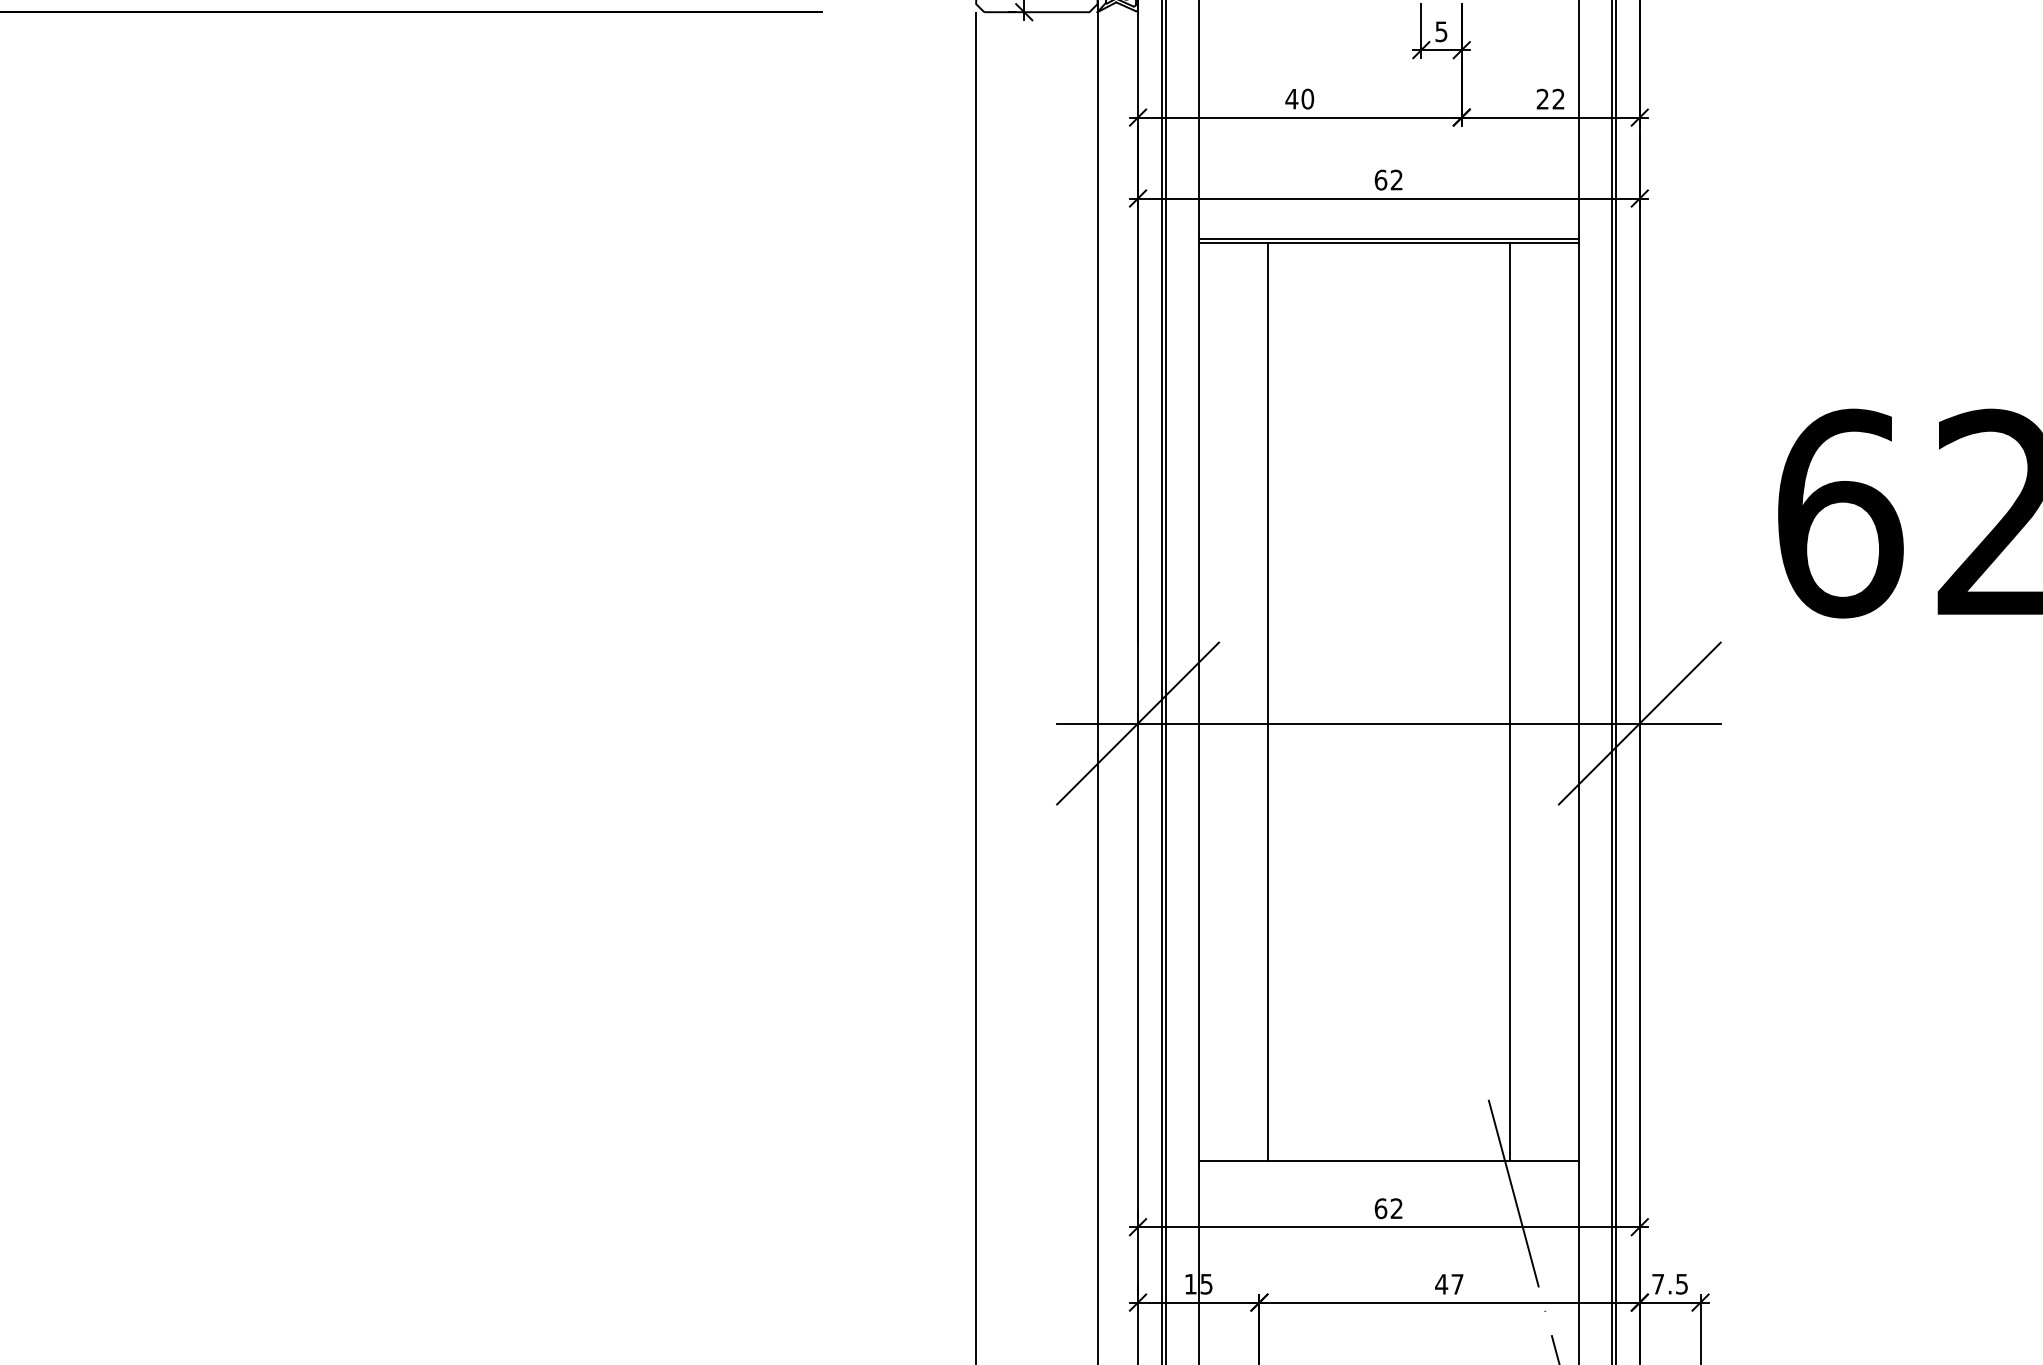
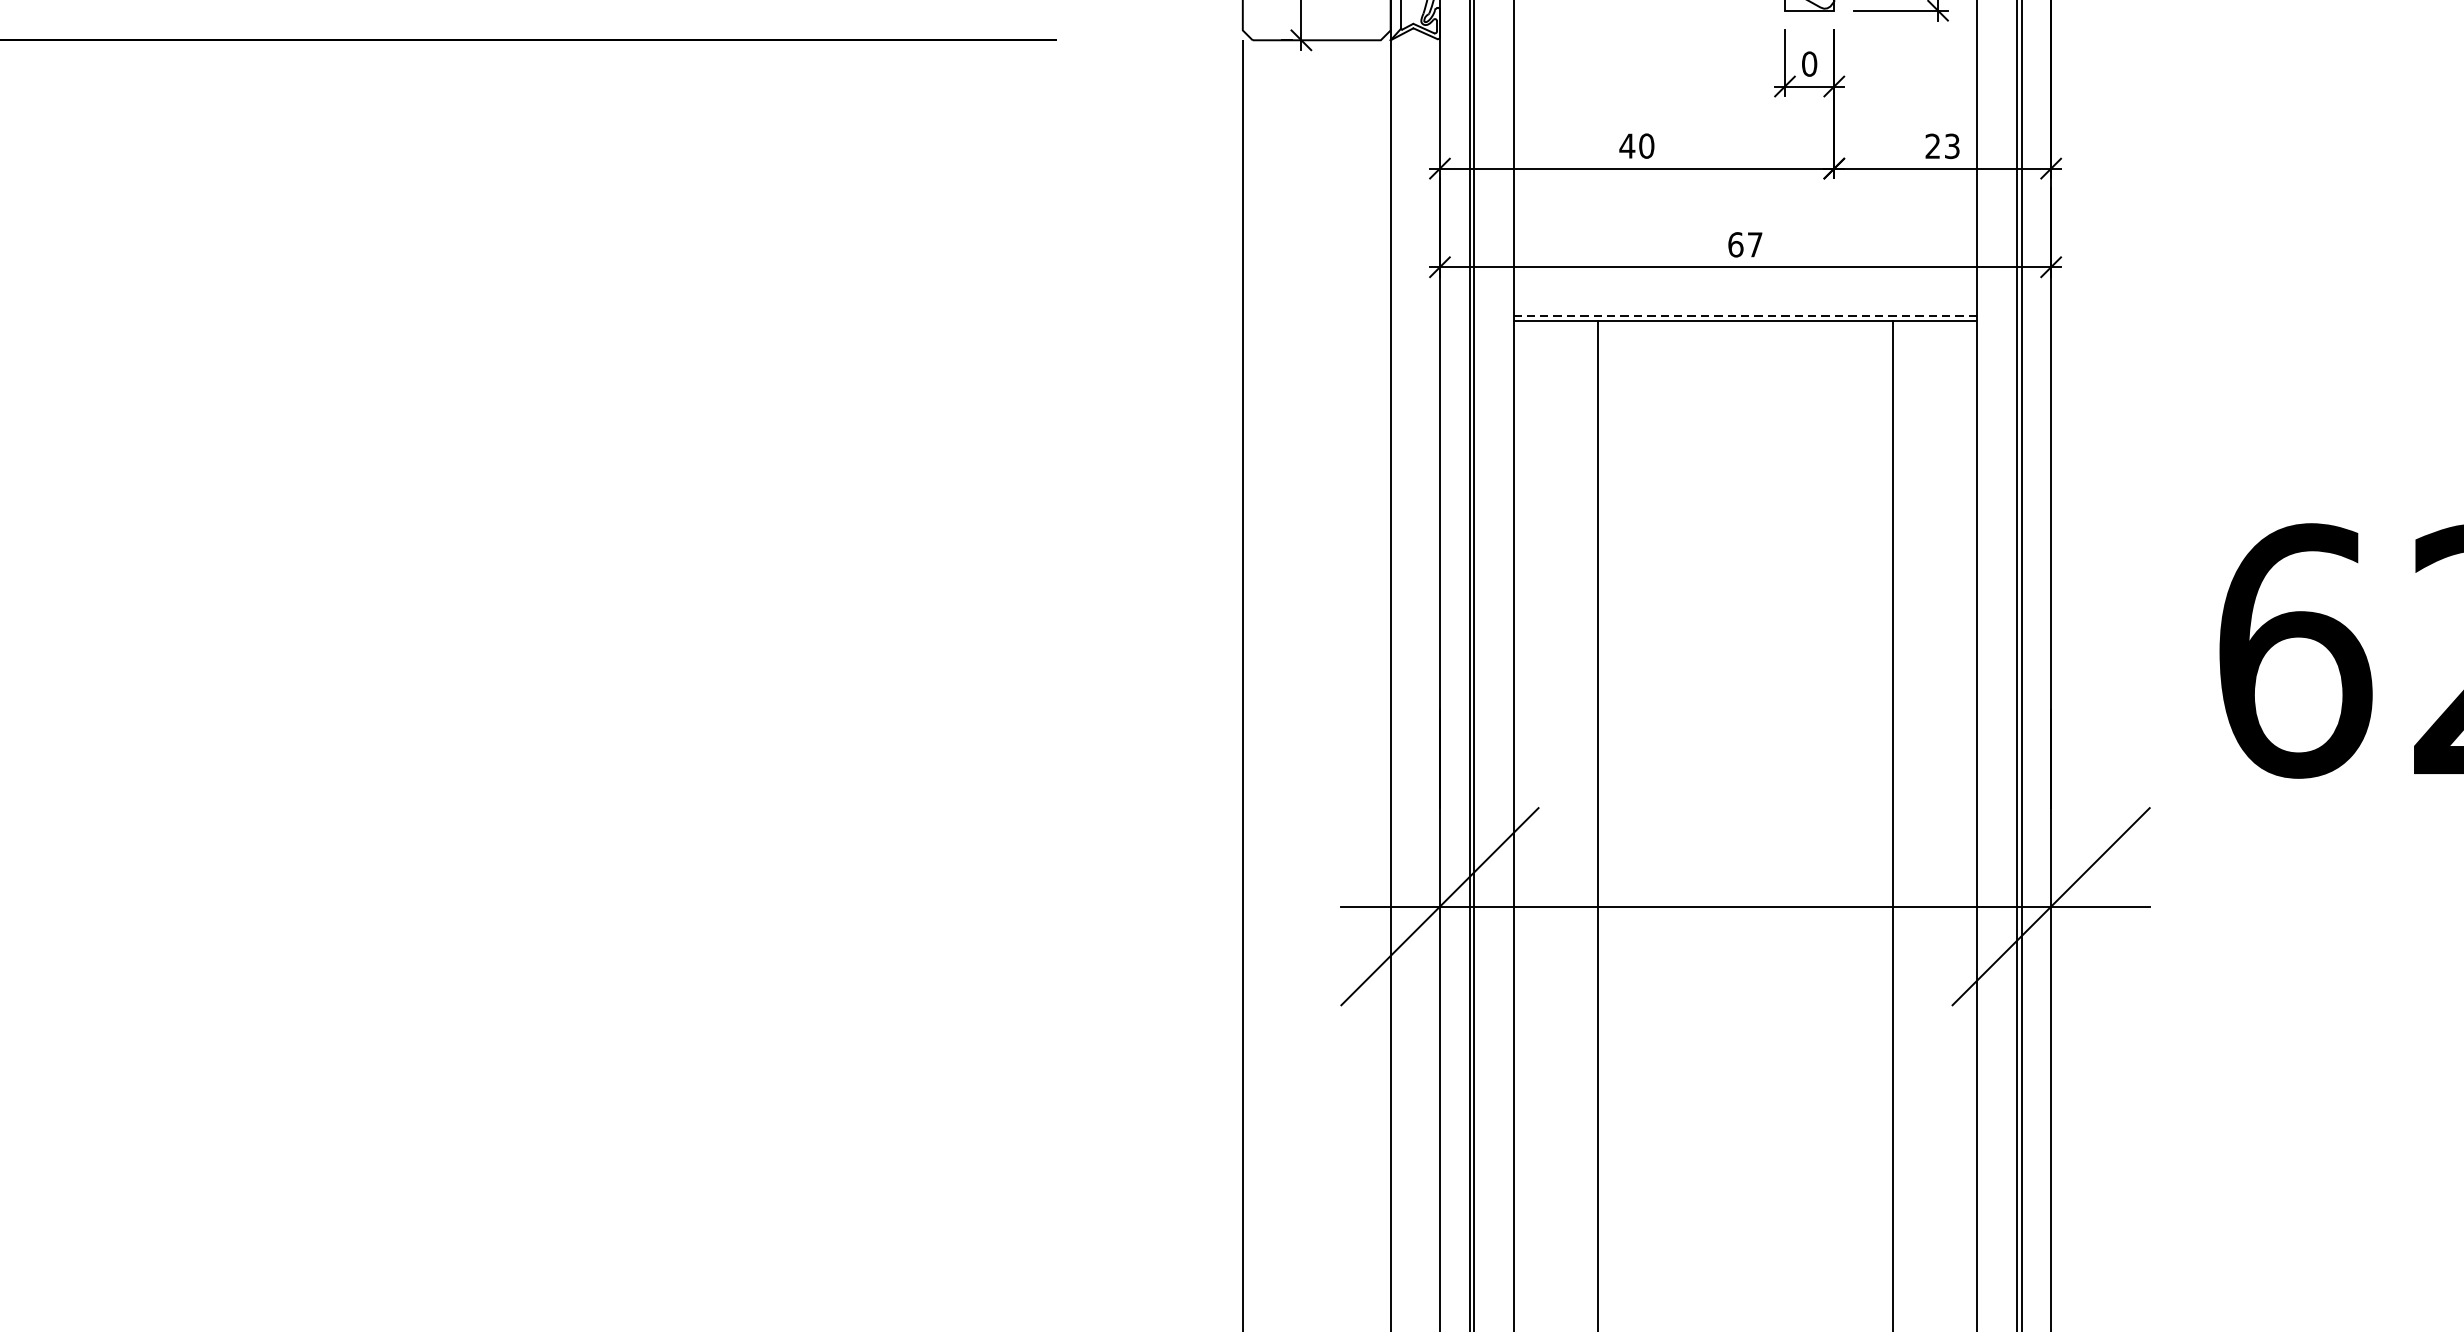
text: (1441, 31) -> (1809, 63), 5 -> 0
text: (1558, 99) -> (1952, 146), 22 -> 23
text: (1396, 179) -> (1754, 244), 62 -> 67
line: (1388, 238) -> (1745, 315), solid -> dashed

